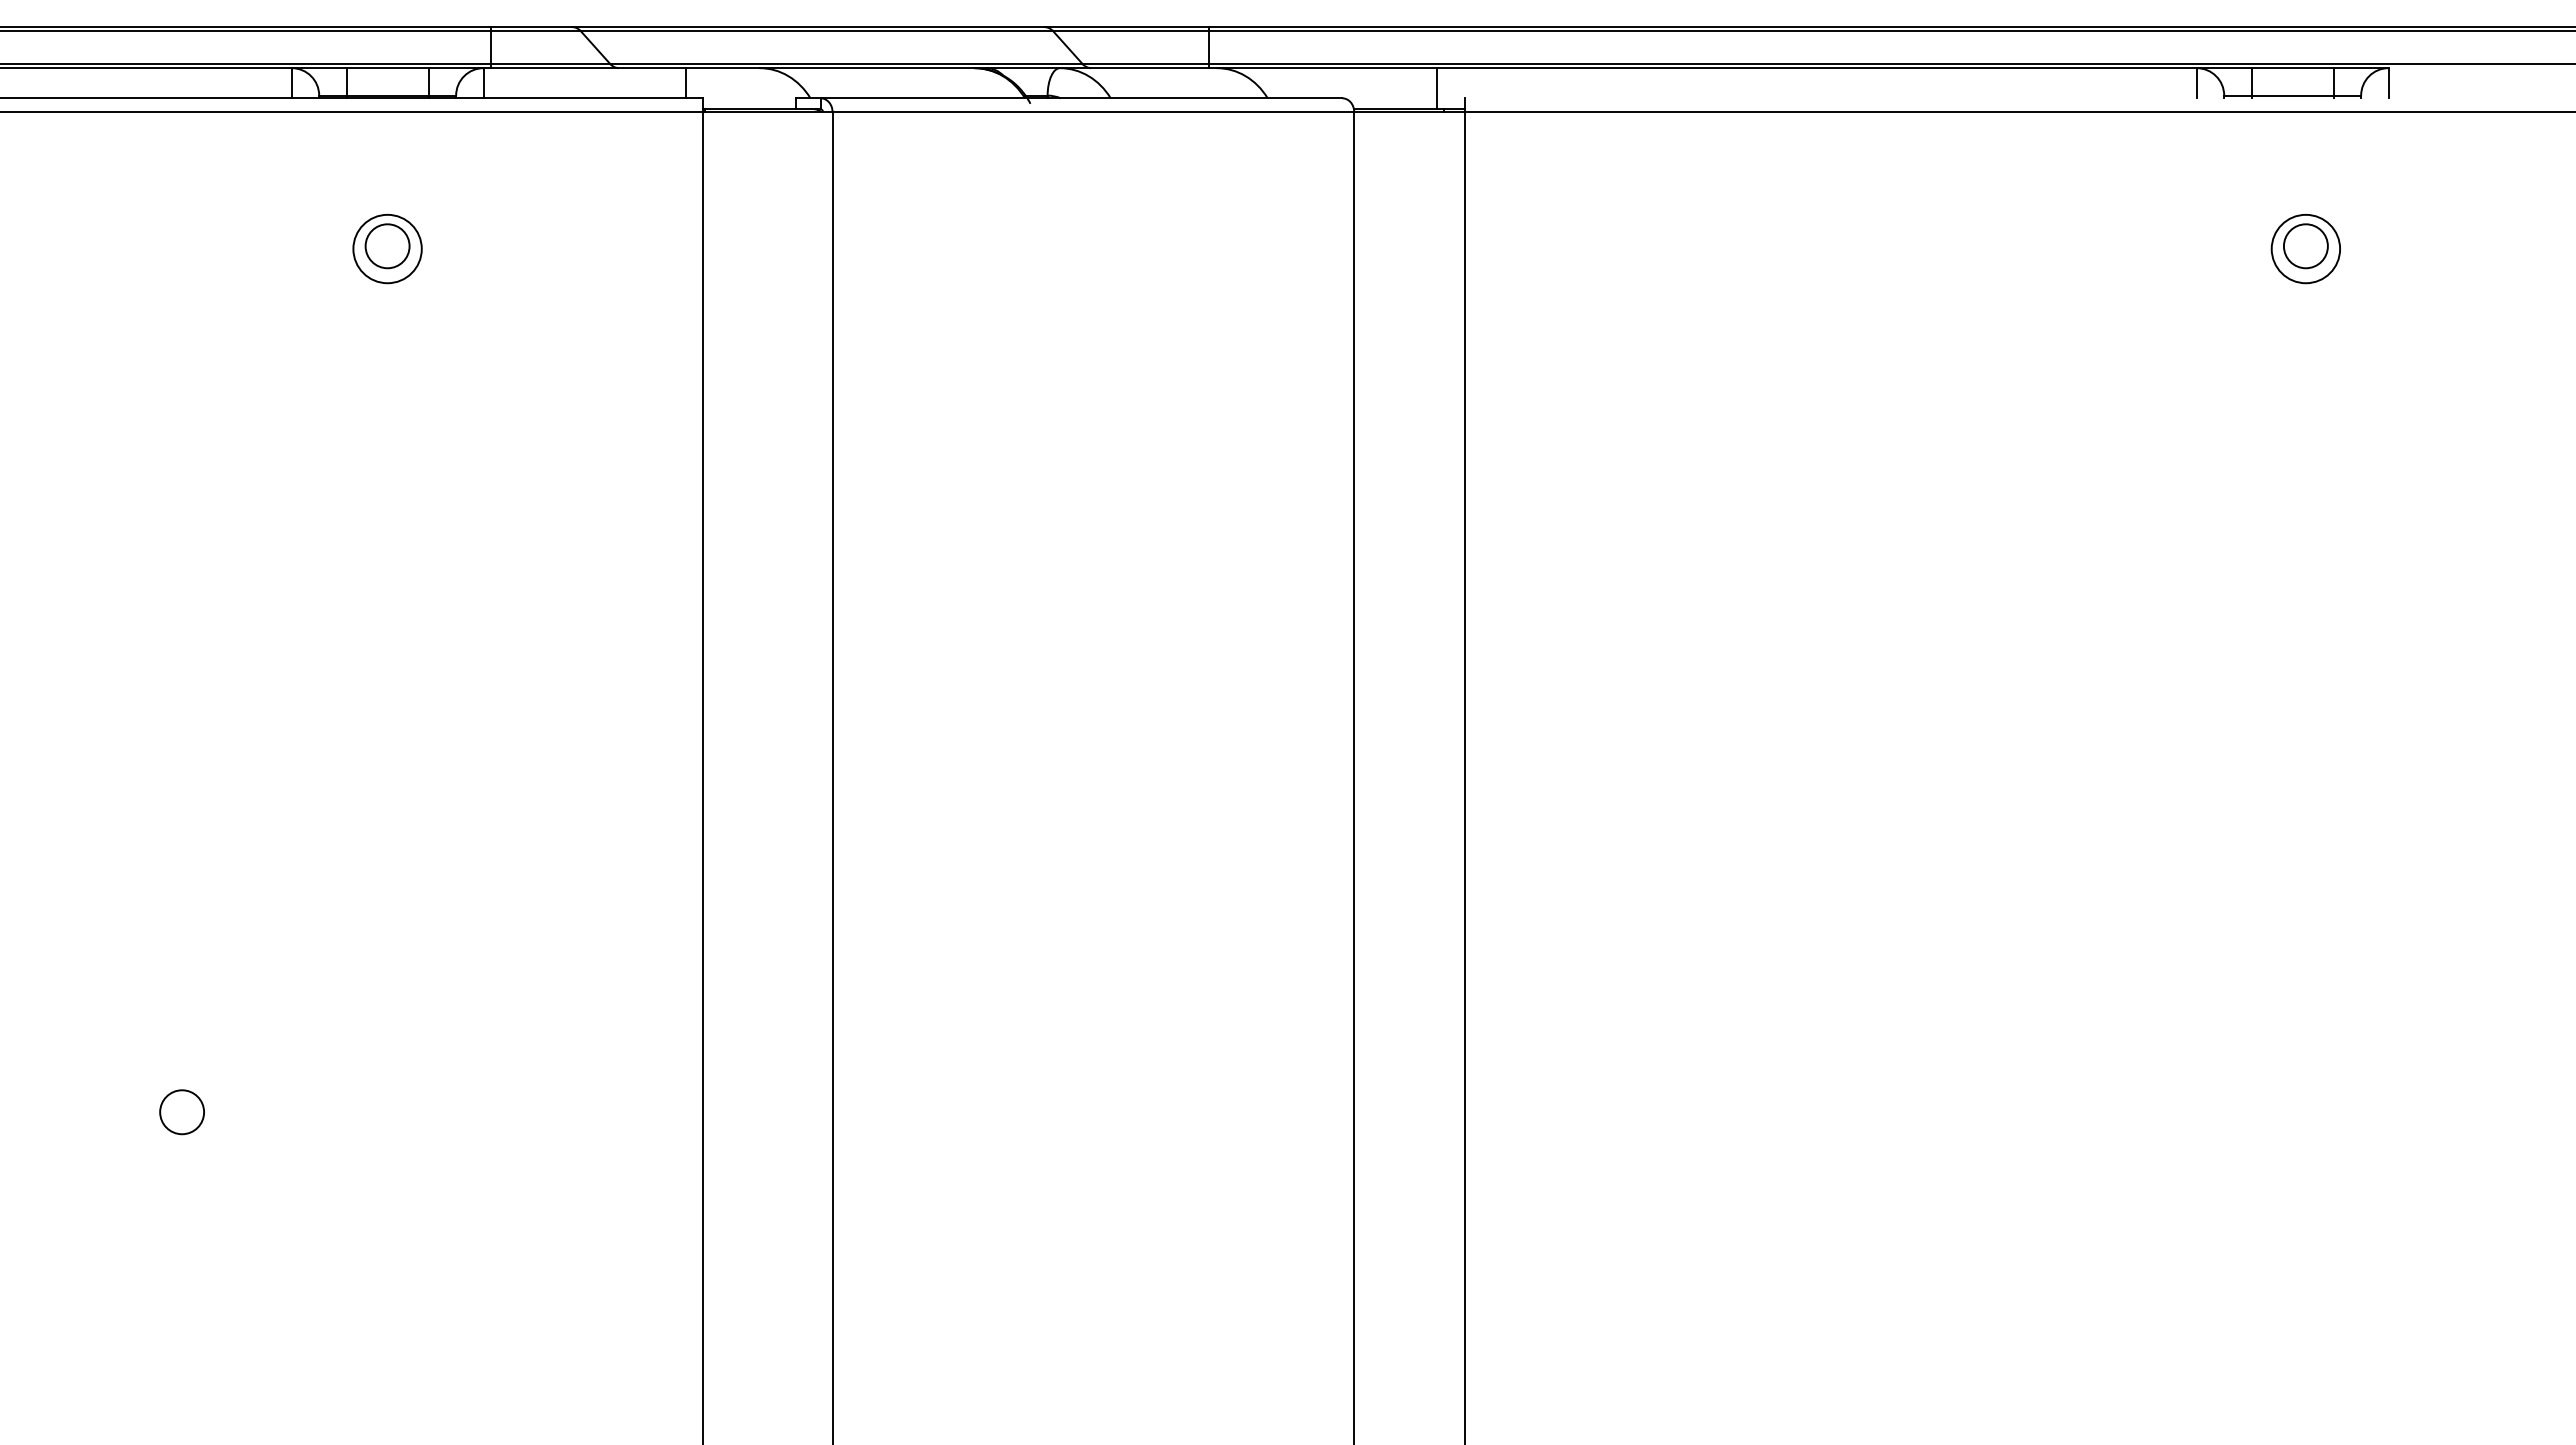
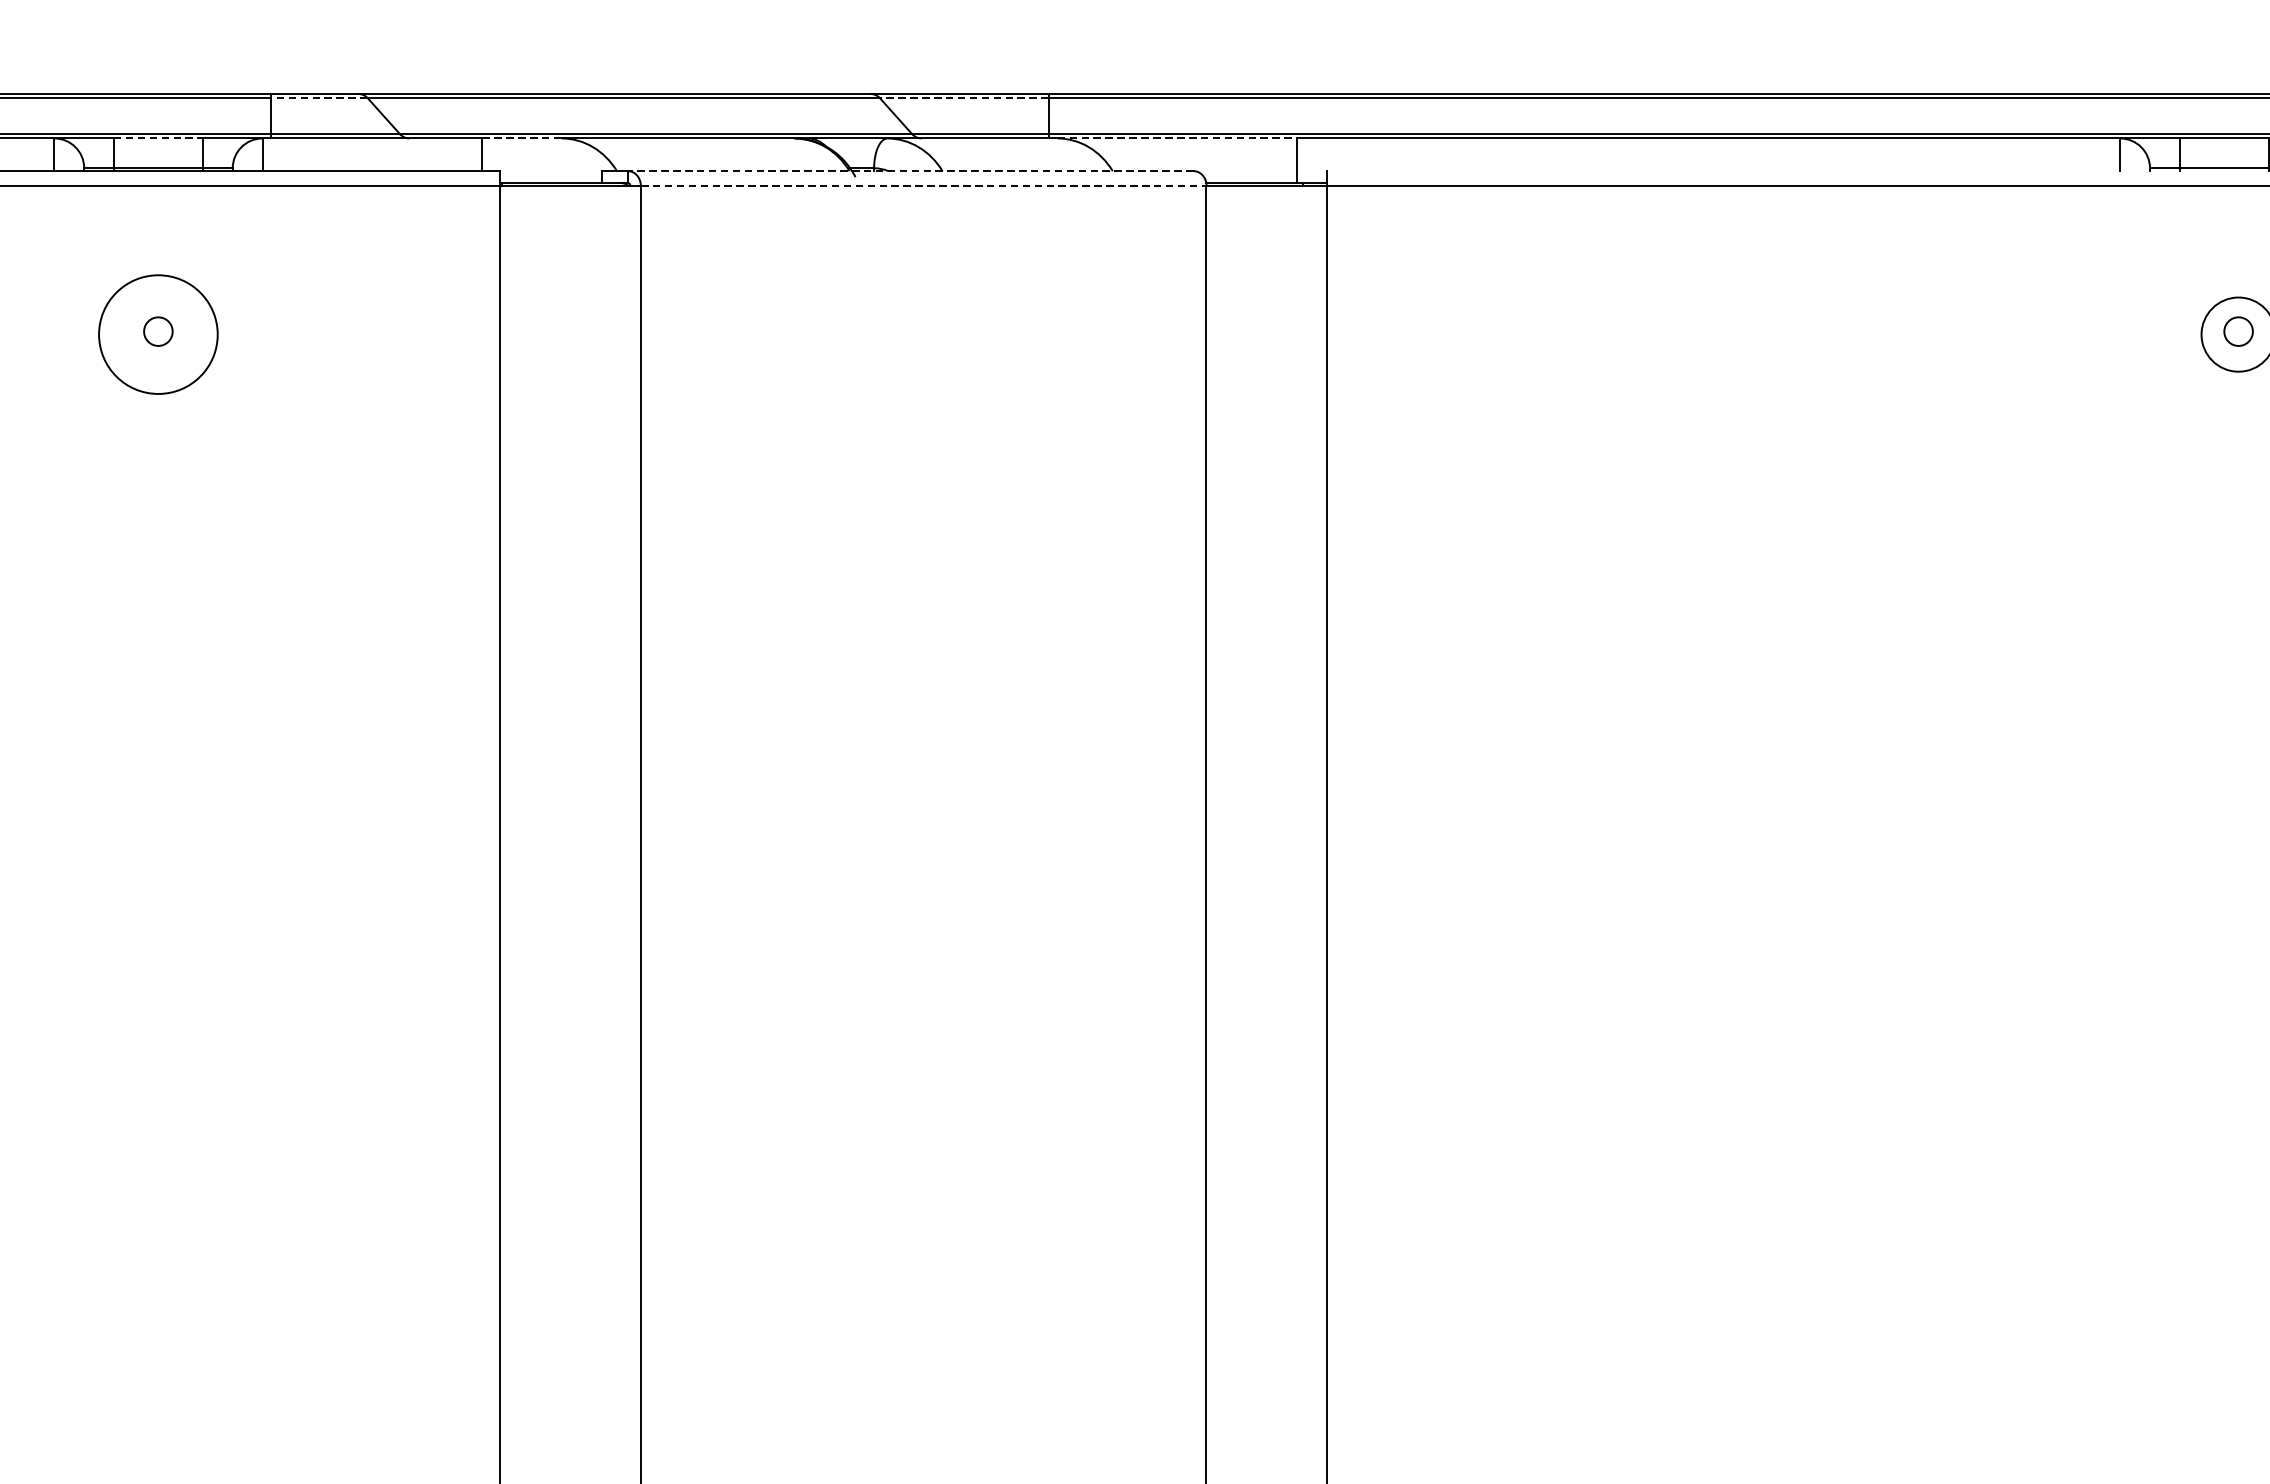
line: (536, 31) -> (319, 98), solid -> dashed
line: (1130, 31) -> (963, 98), solid -> dashed
line: (388, 68) -> (159, 138), solid -> dashed
line: (722, 68) -> (521, 138), solid -> dashed
line: (1327, 68) -> (1177, 138), solid -> dashed
line: (1081, 98) -> (910, 171), solid -> dashed
line: (1093, 111) -> (923, 185), solid -> dashed
circle: (387, 246) -> (158, 331), size x0.6
circle: (2305, 246) -> (2238, 331), size x0.6
circle: (387, 248) -> (158, 334), size x1.6

